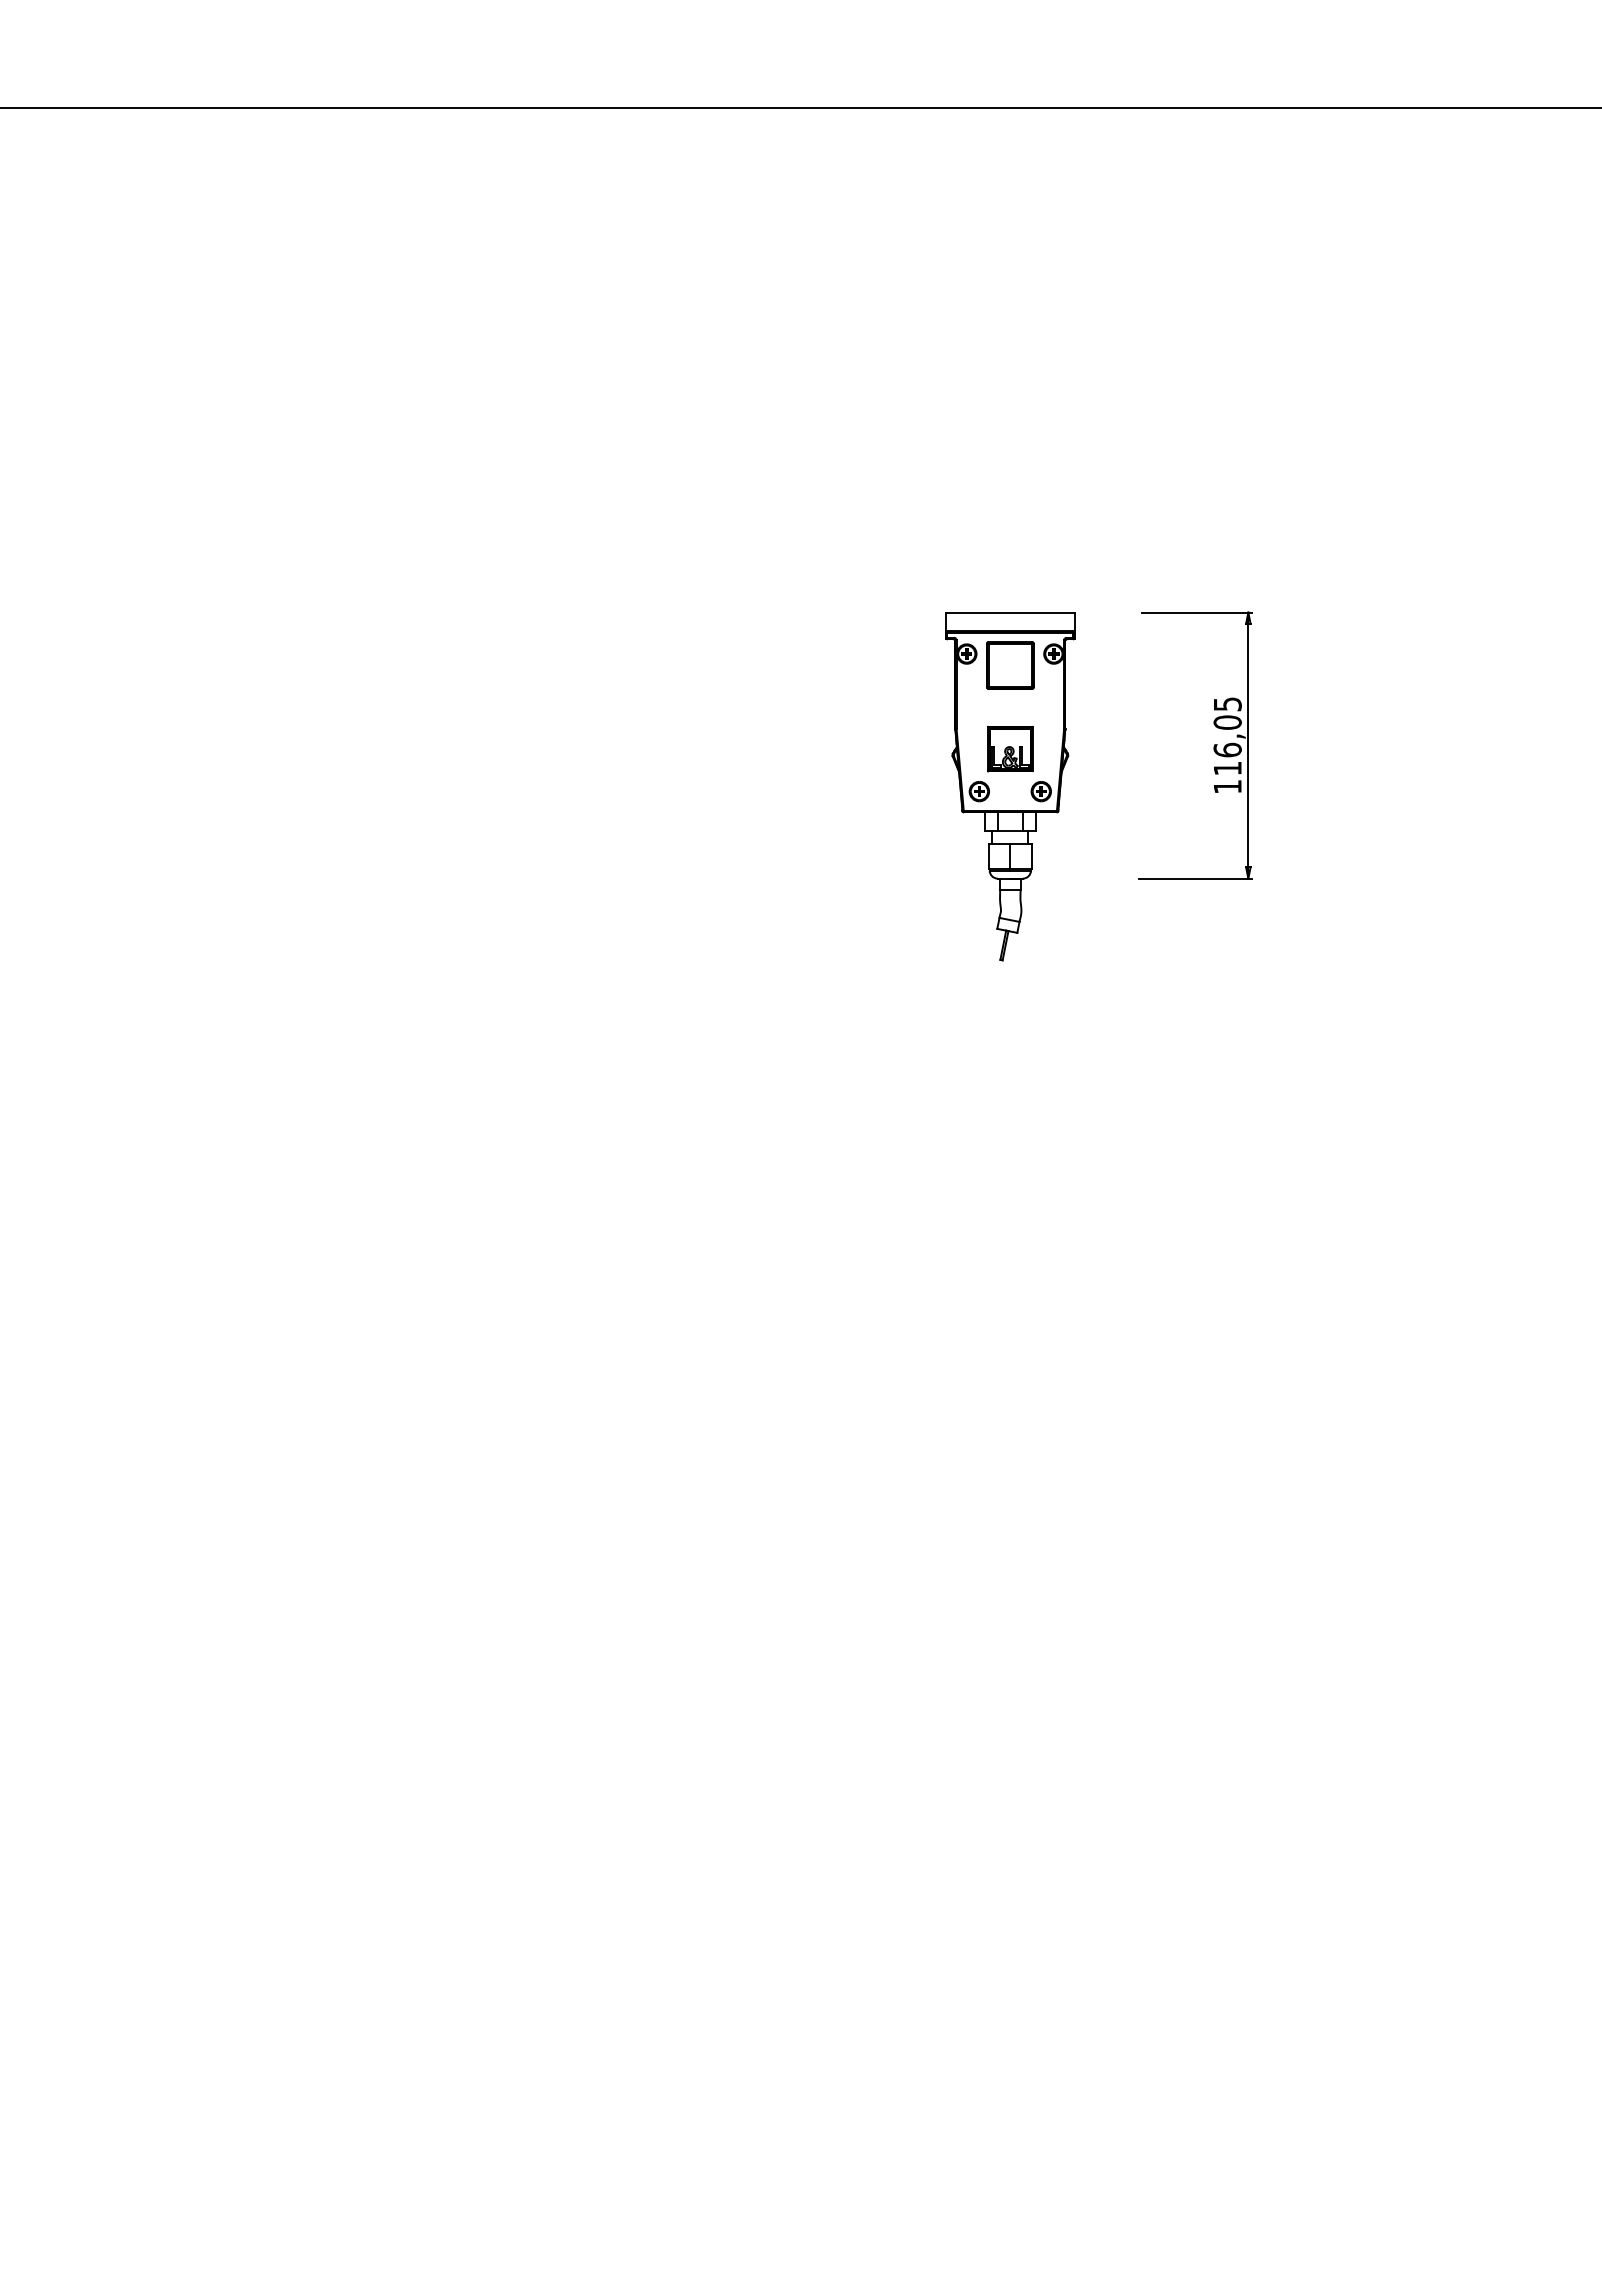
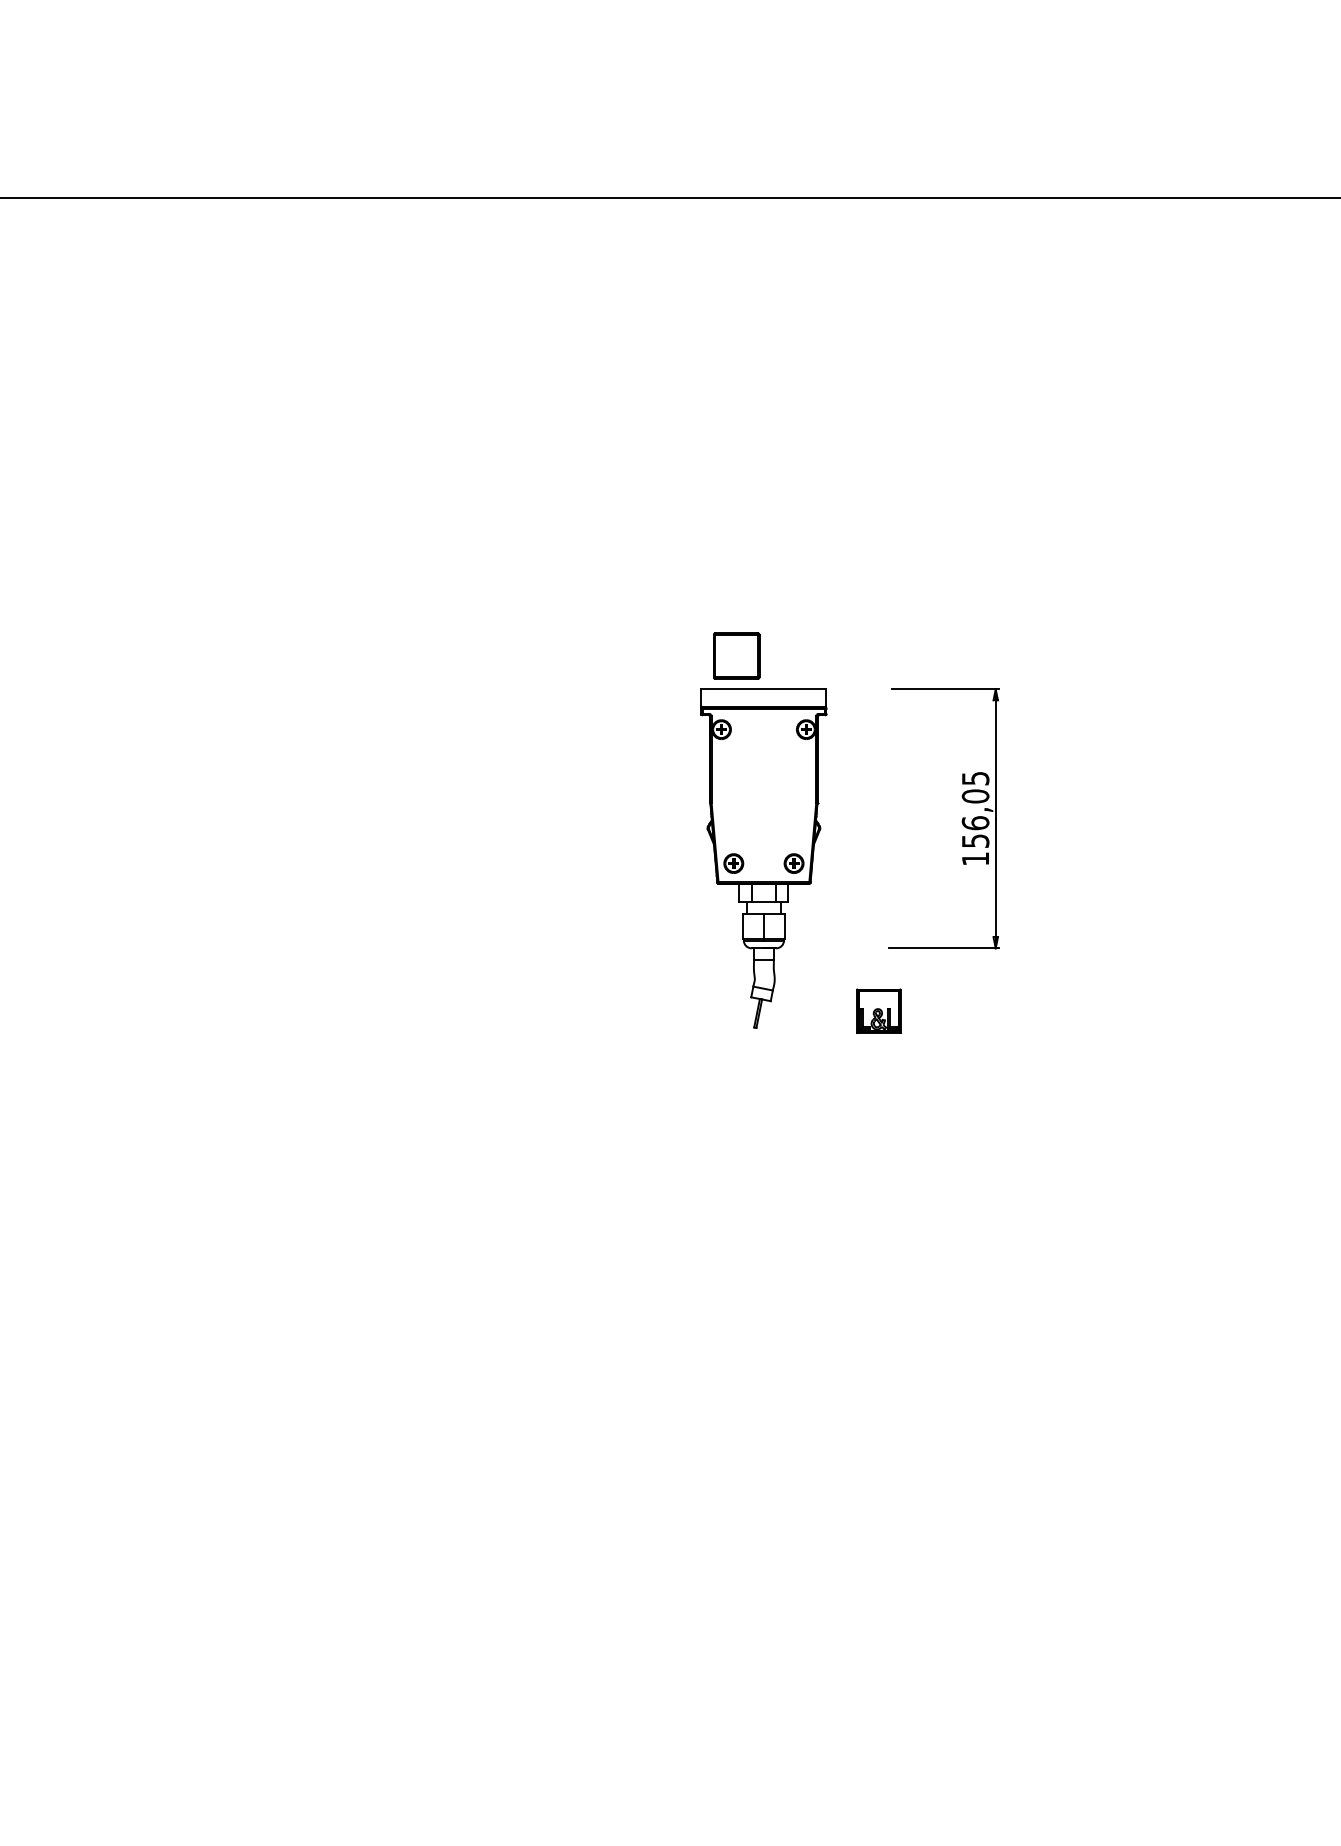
part: (1010, 665) -> (736, 656), moved
part: (1010, 748) -> (879, 1010), moved
text: (1227, 768) -> (975, 841), 116,05 -> 156,05

